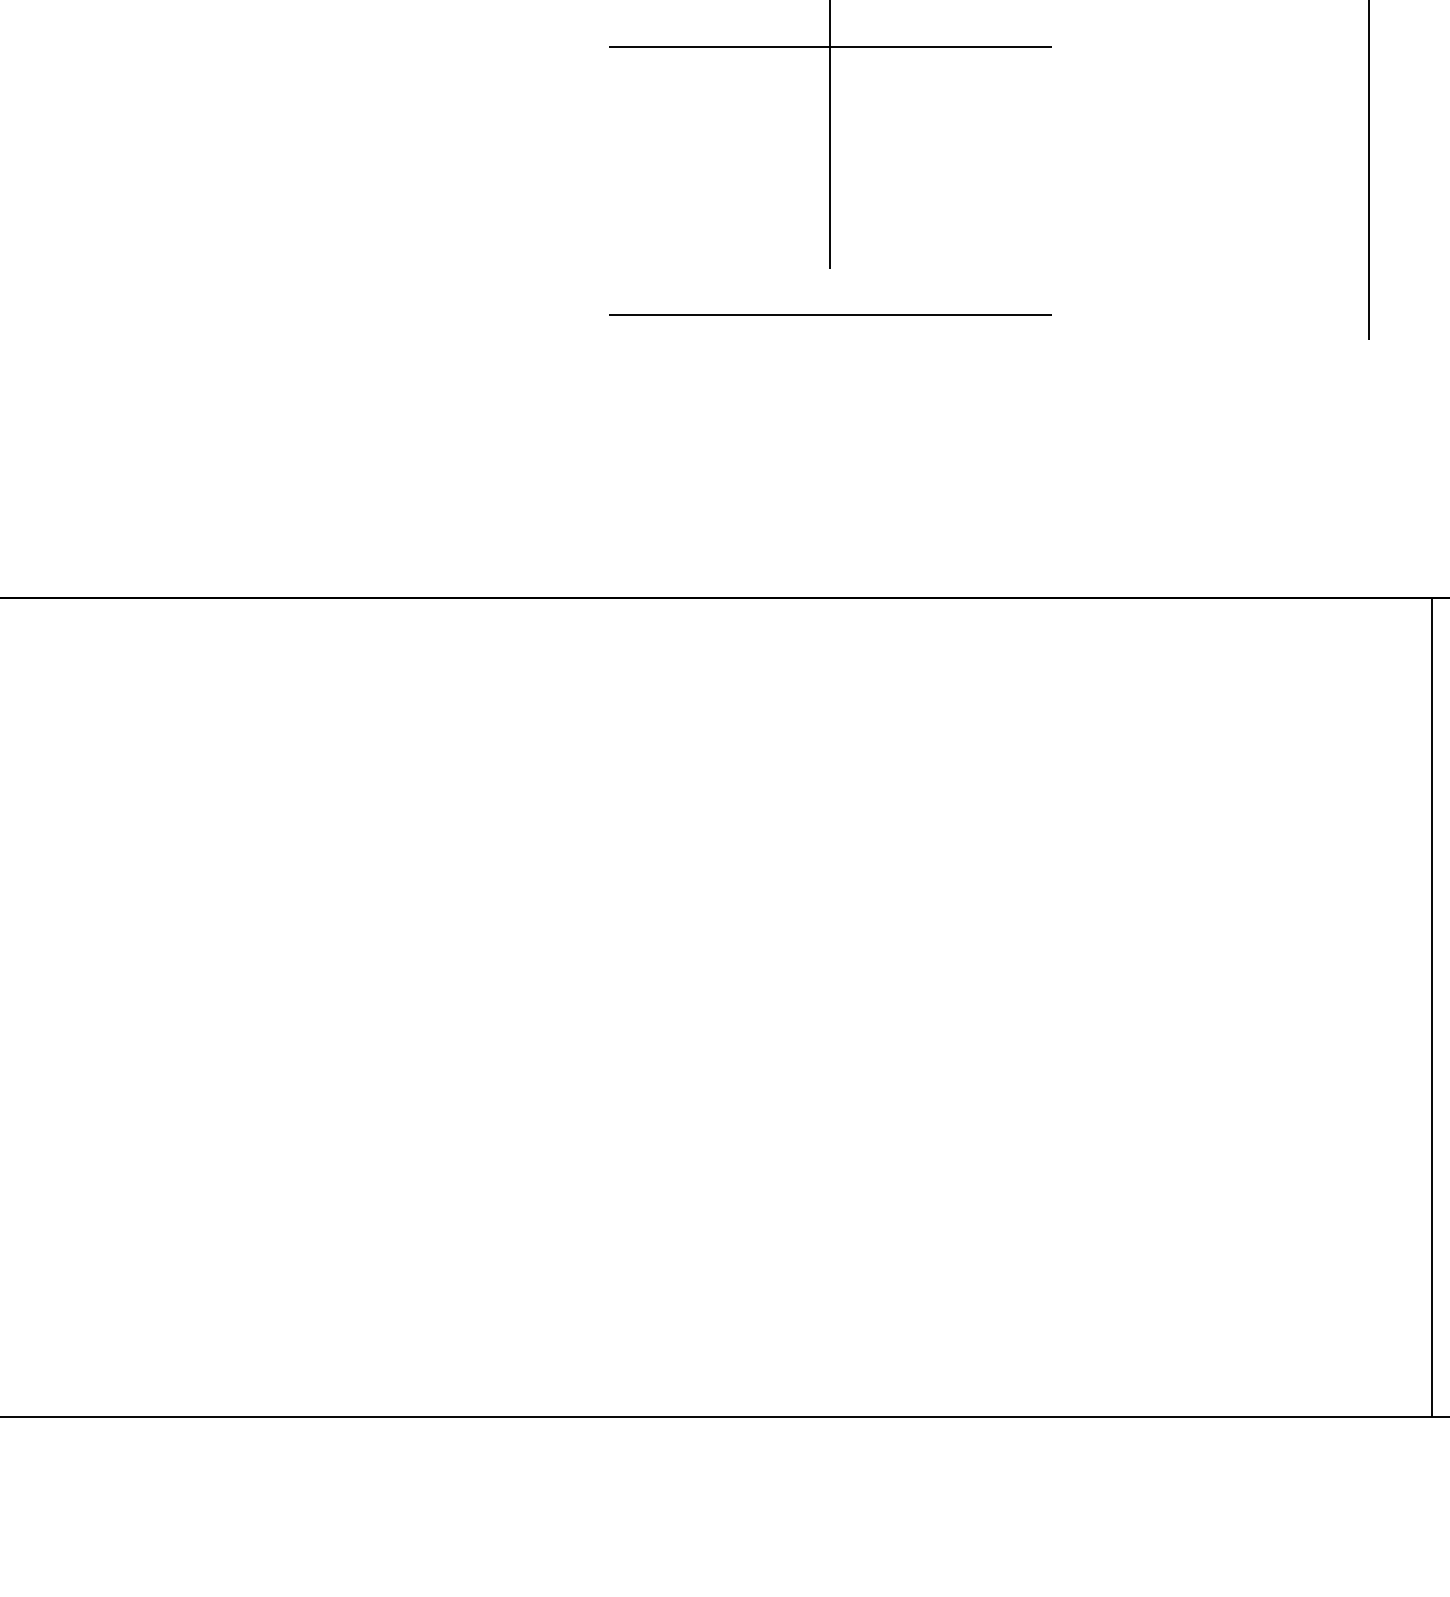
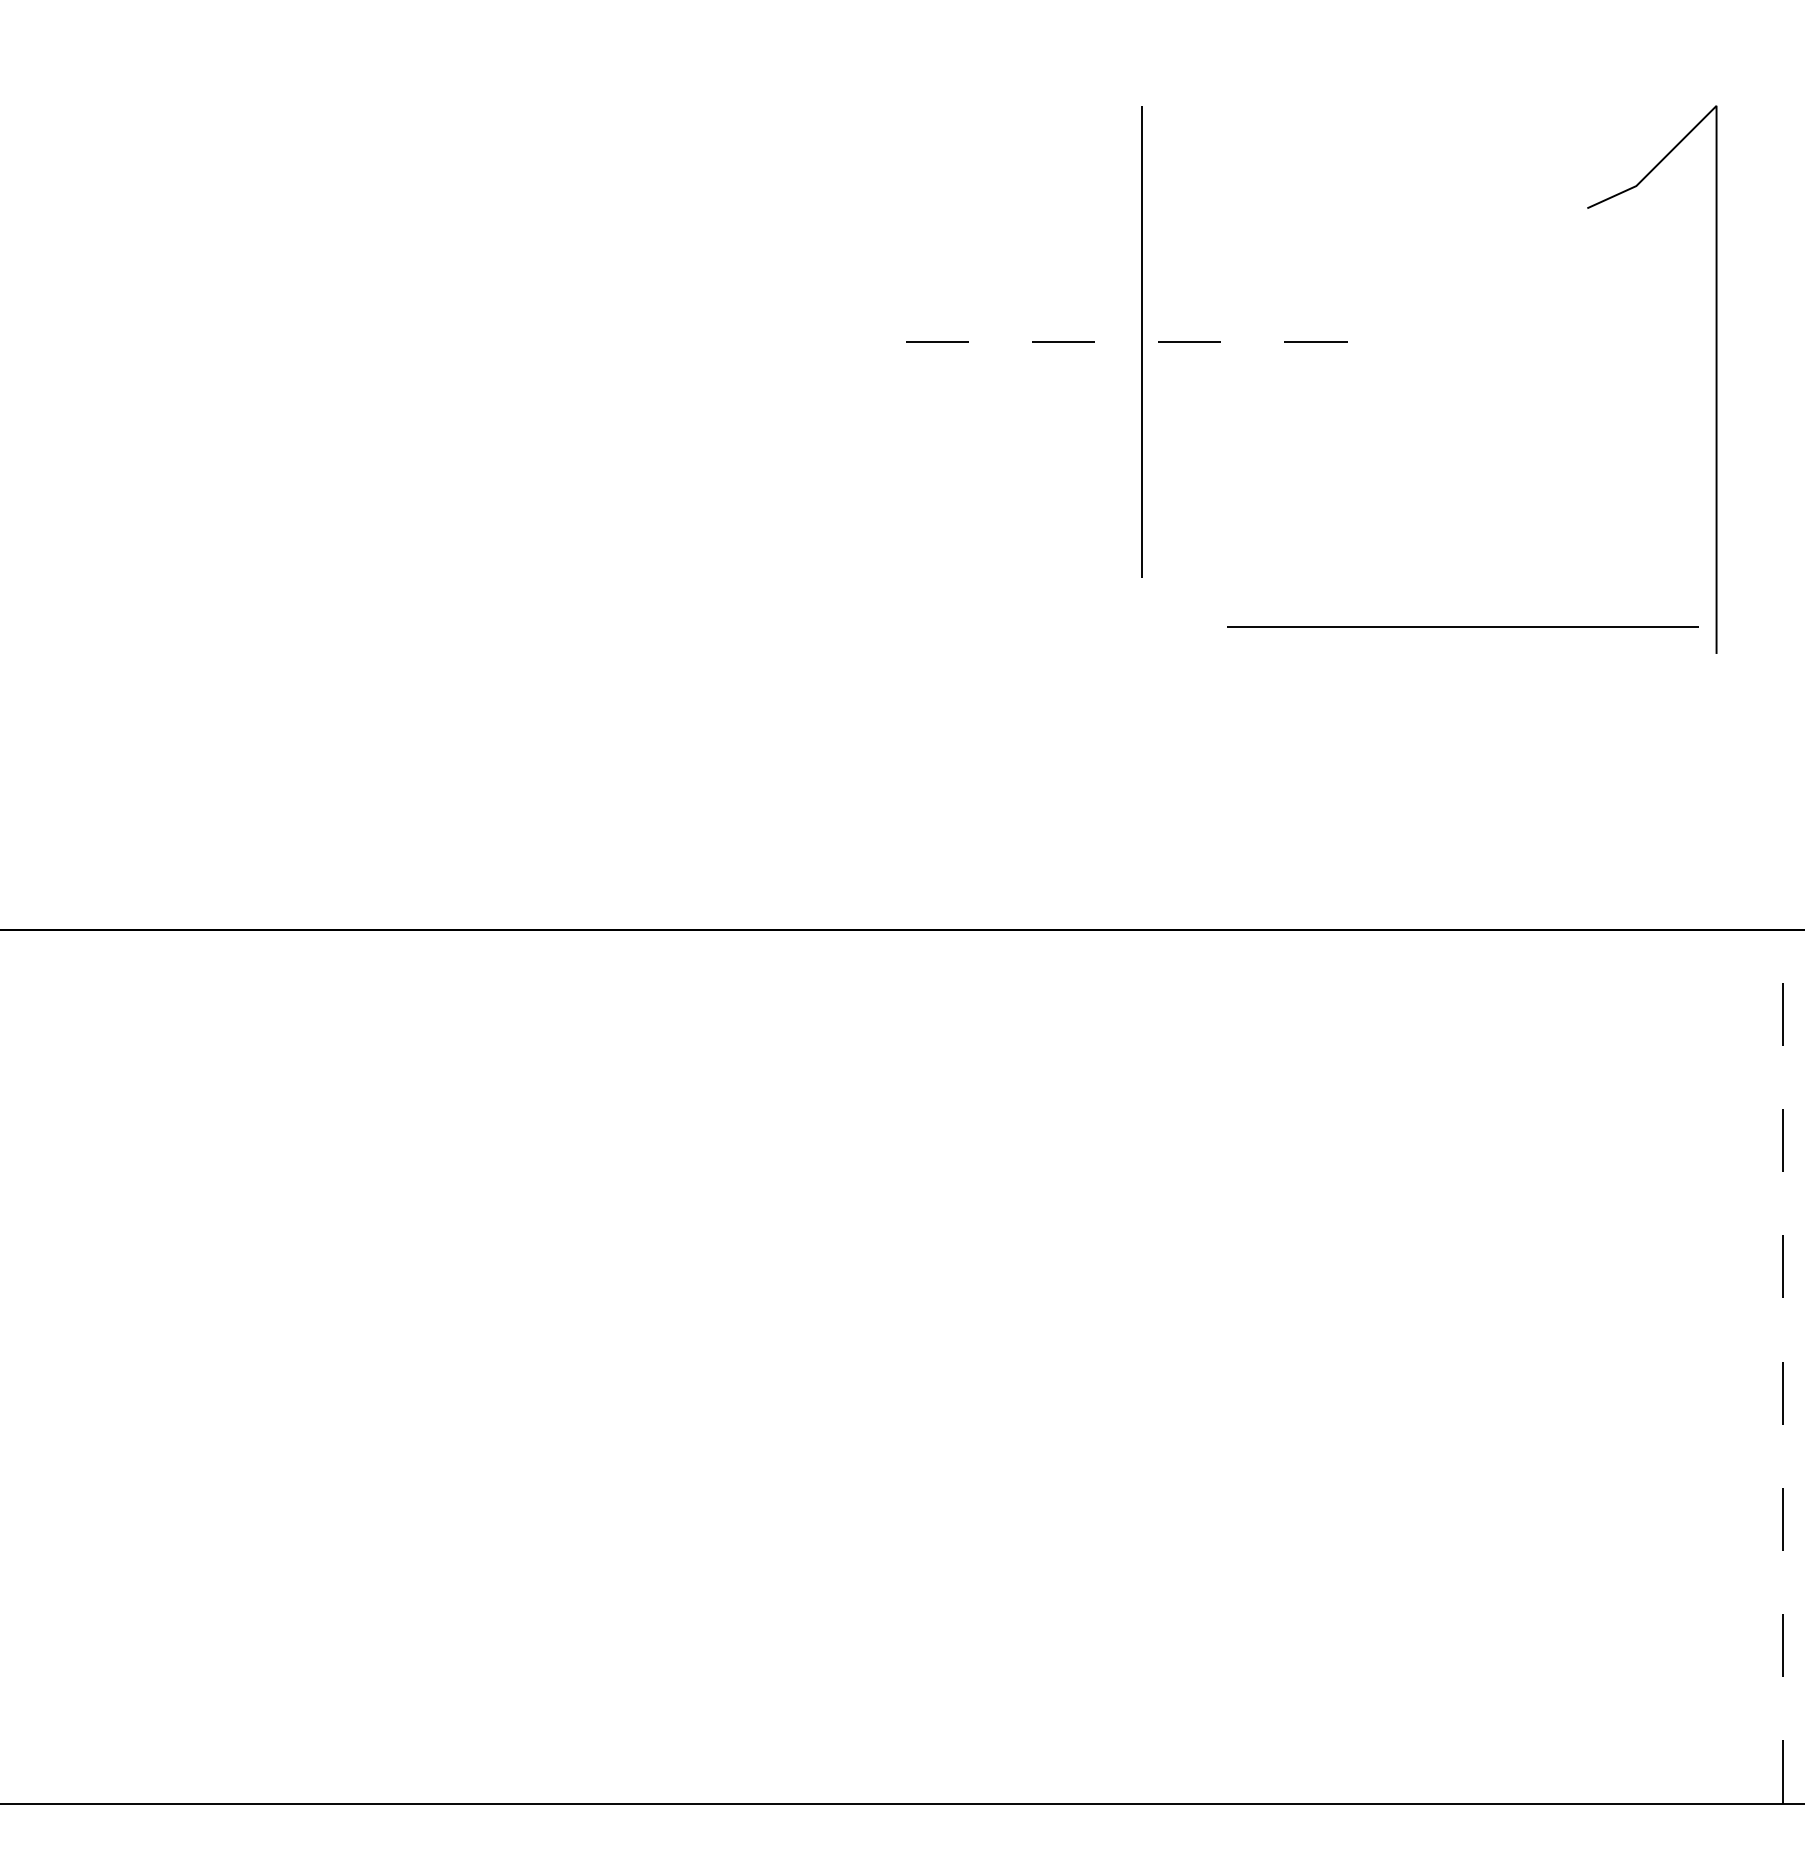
line: (831, 47) -> (1142, 342), solid -> dashed
line: (830, 313) -> (1462, 626), moved
line: (1431, 1007) -> (1783, 1366), solid -> dashed

